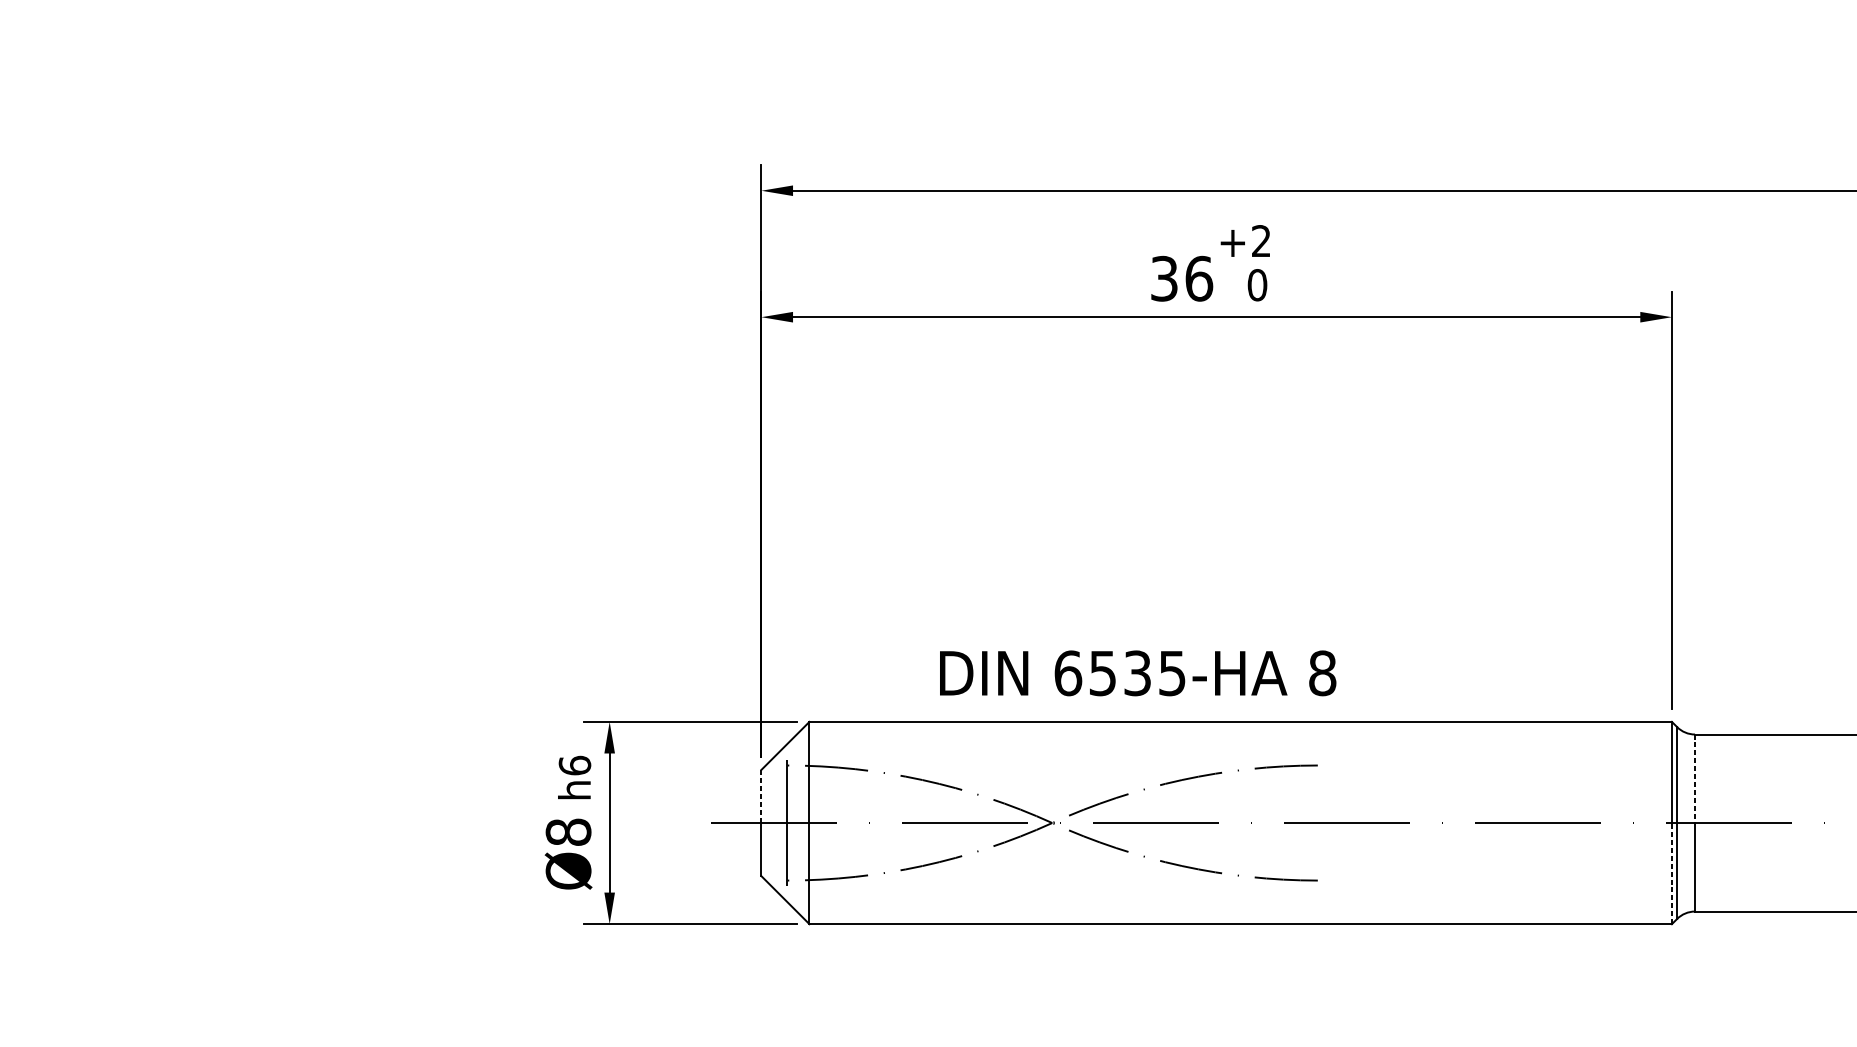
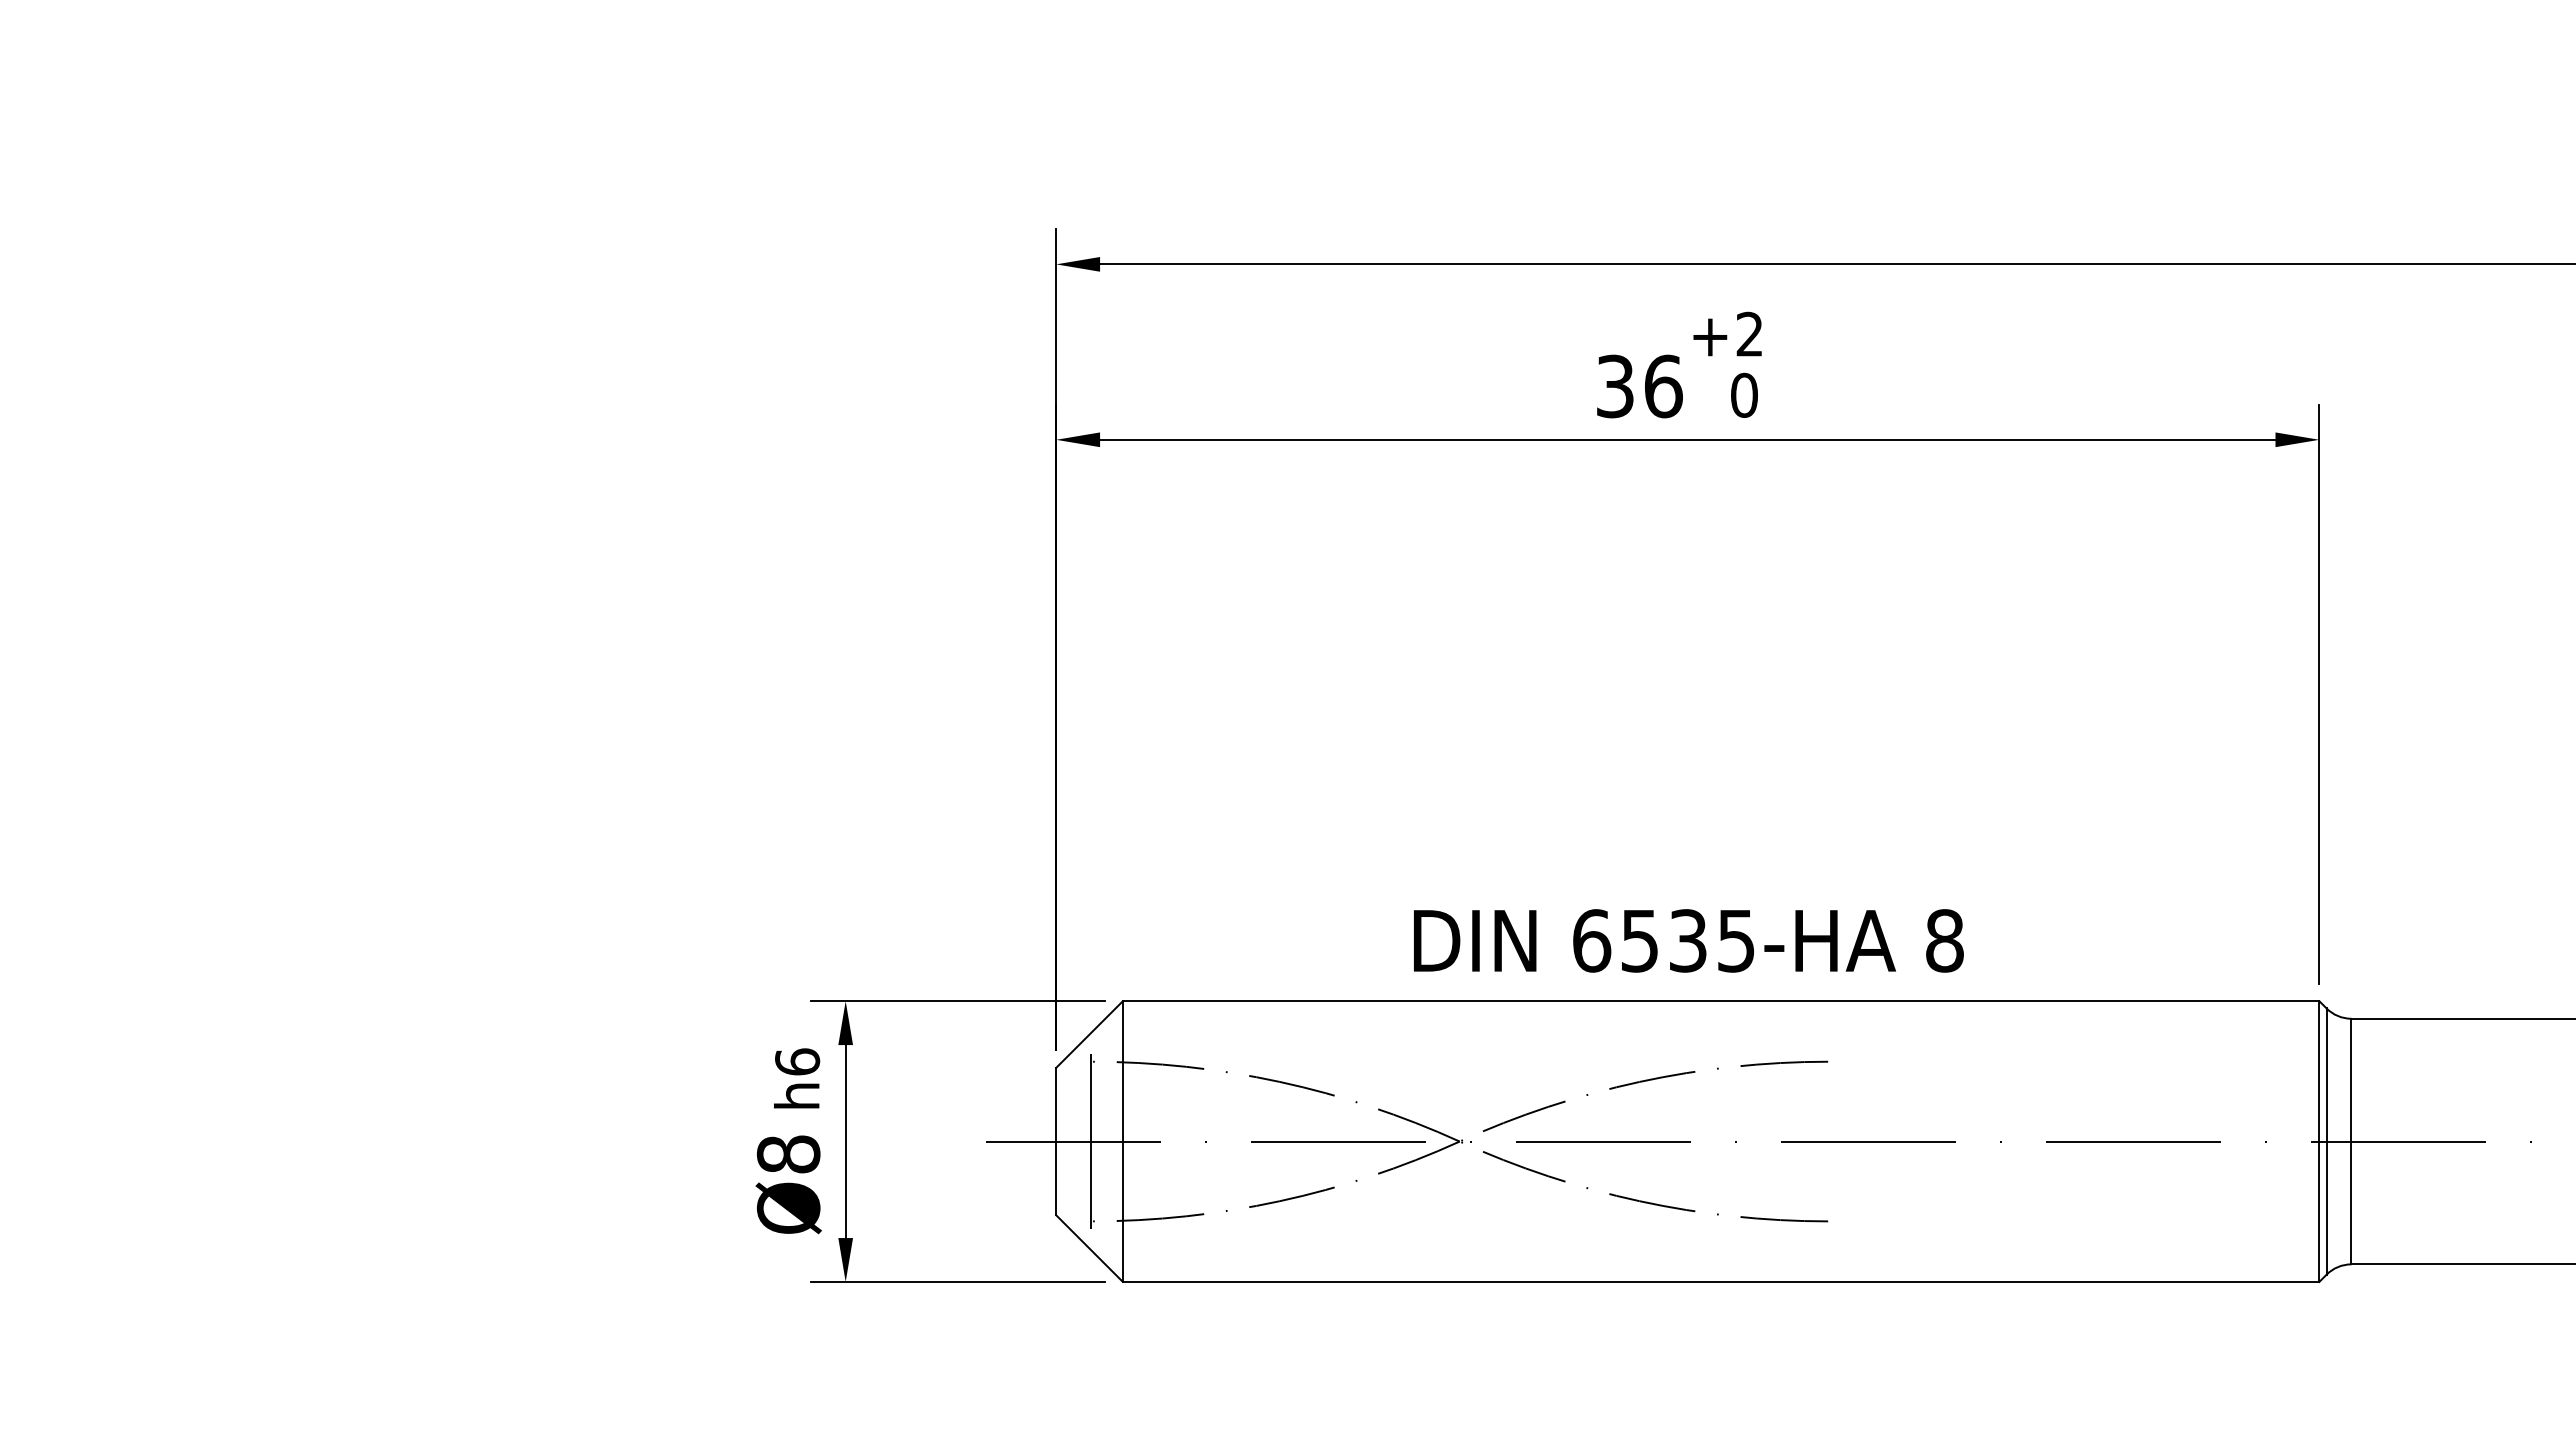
text: (1137, 673) -> (1688, 940), moved
line: (1695, 779) -> (2351, 1080), dashed -> solid
line: (761, 796) -> (1056, 1104), dashed -> solid
line: (1672, 873) -> (2319, 1211), dashed -> solid

